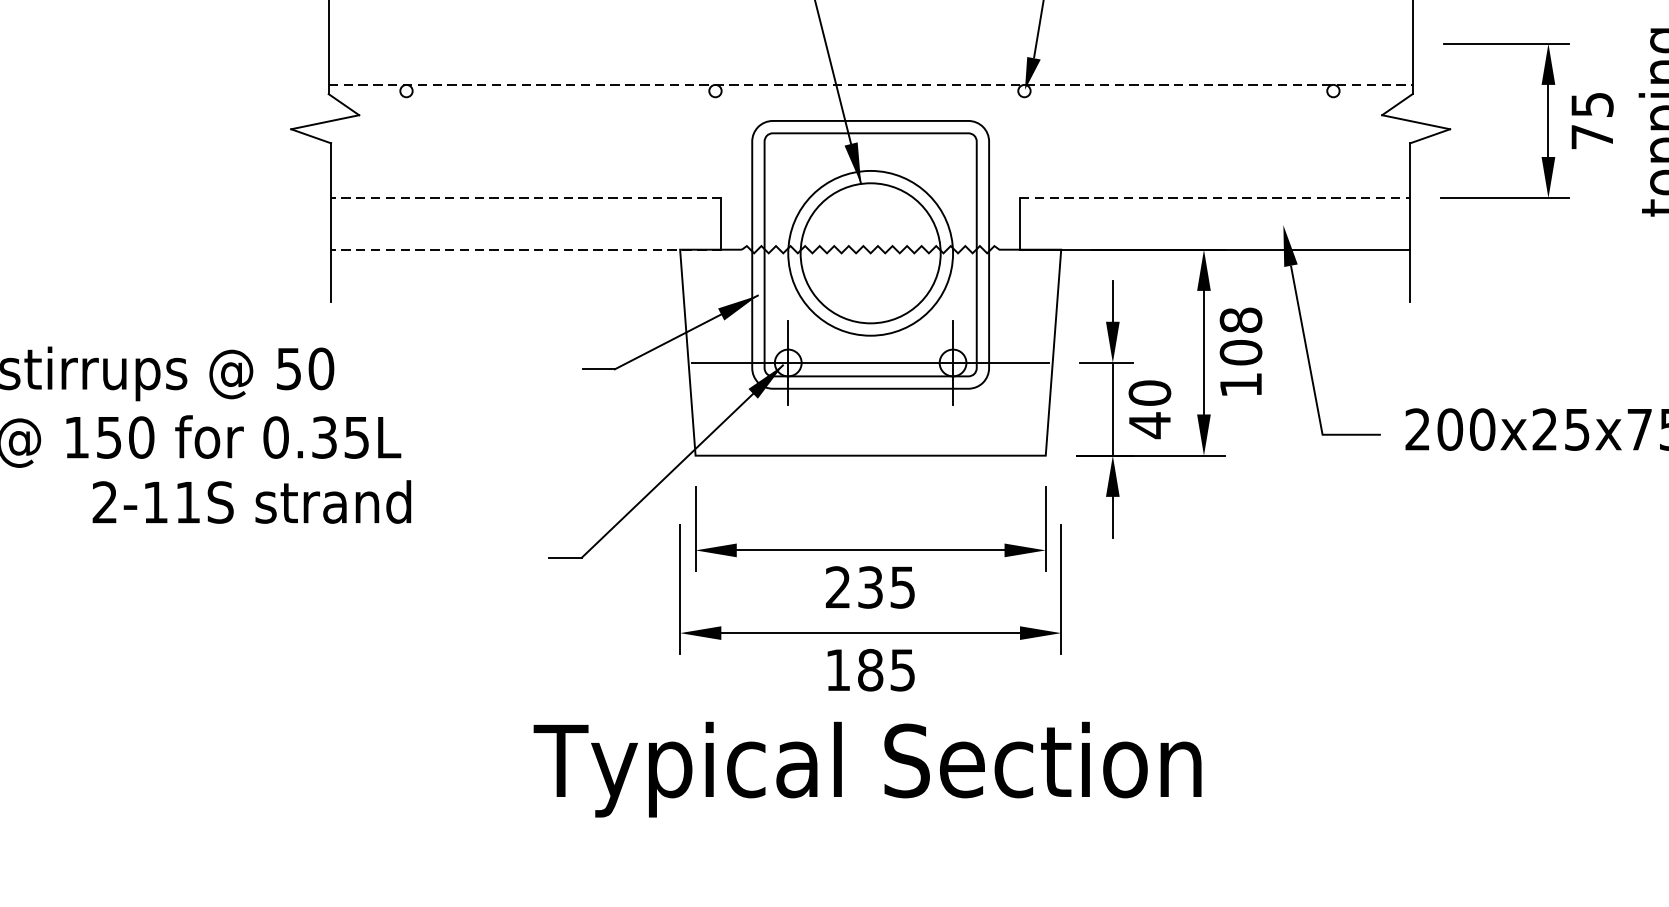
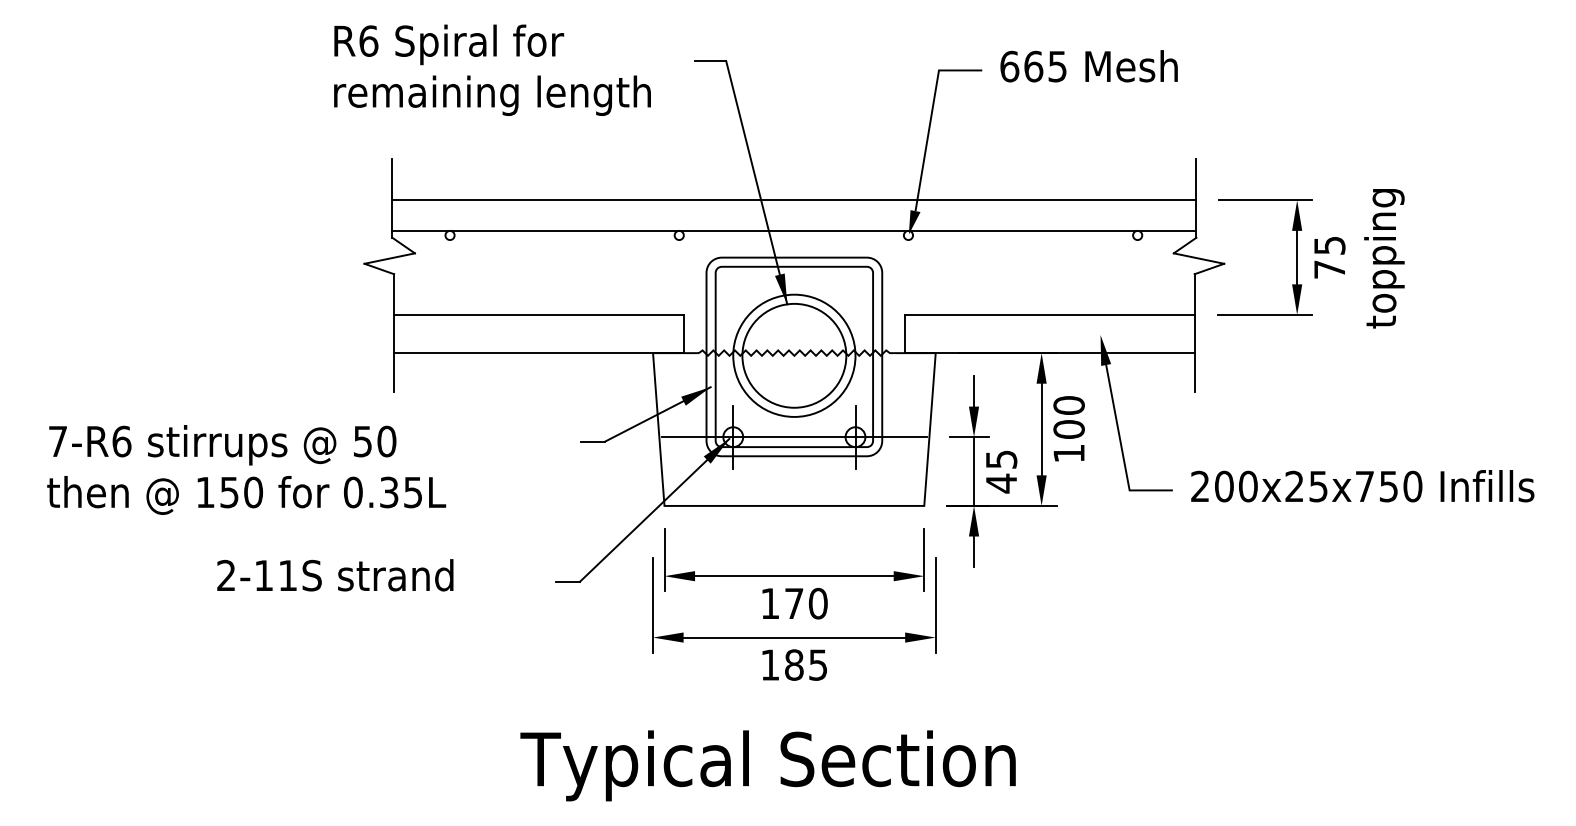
line: (870, 43) -> (794, 200), added
line: (870, 84) -> (794, 230), dashed -> solid
line: (525, 197) -> (538, 314), dashed -> solid
line: (1214, 197) -> (1049, 314), dashed -> solid
line: (525, 250) -> (538, 353), dashed -> solid
text: (1240, 320) -> (1068, 405), 108 -> 100
text: (1149, 393) -> (1001, 459), 40 -> 45
text: (252, 502) -> (335, 575), moved
text: (870, 587) -> (794, 603), 235 -> 170
text: (866, 769) -> (767, 765), moved

